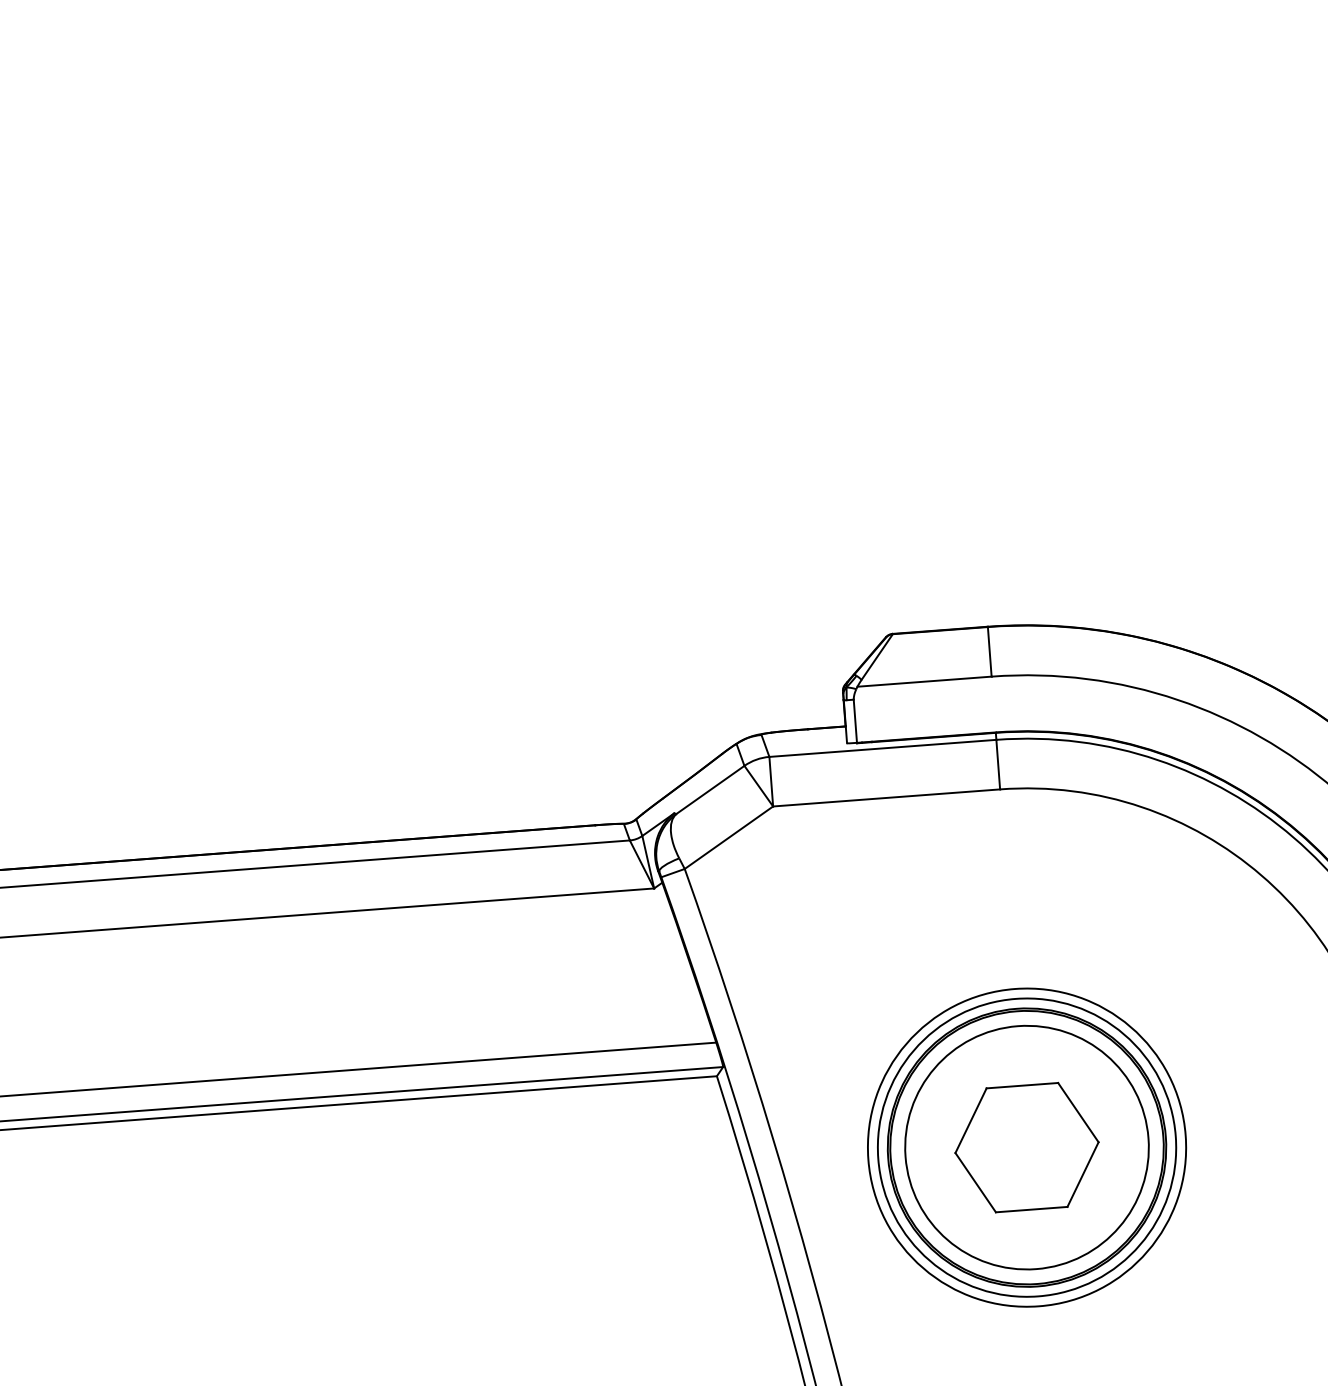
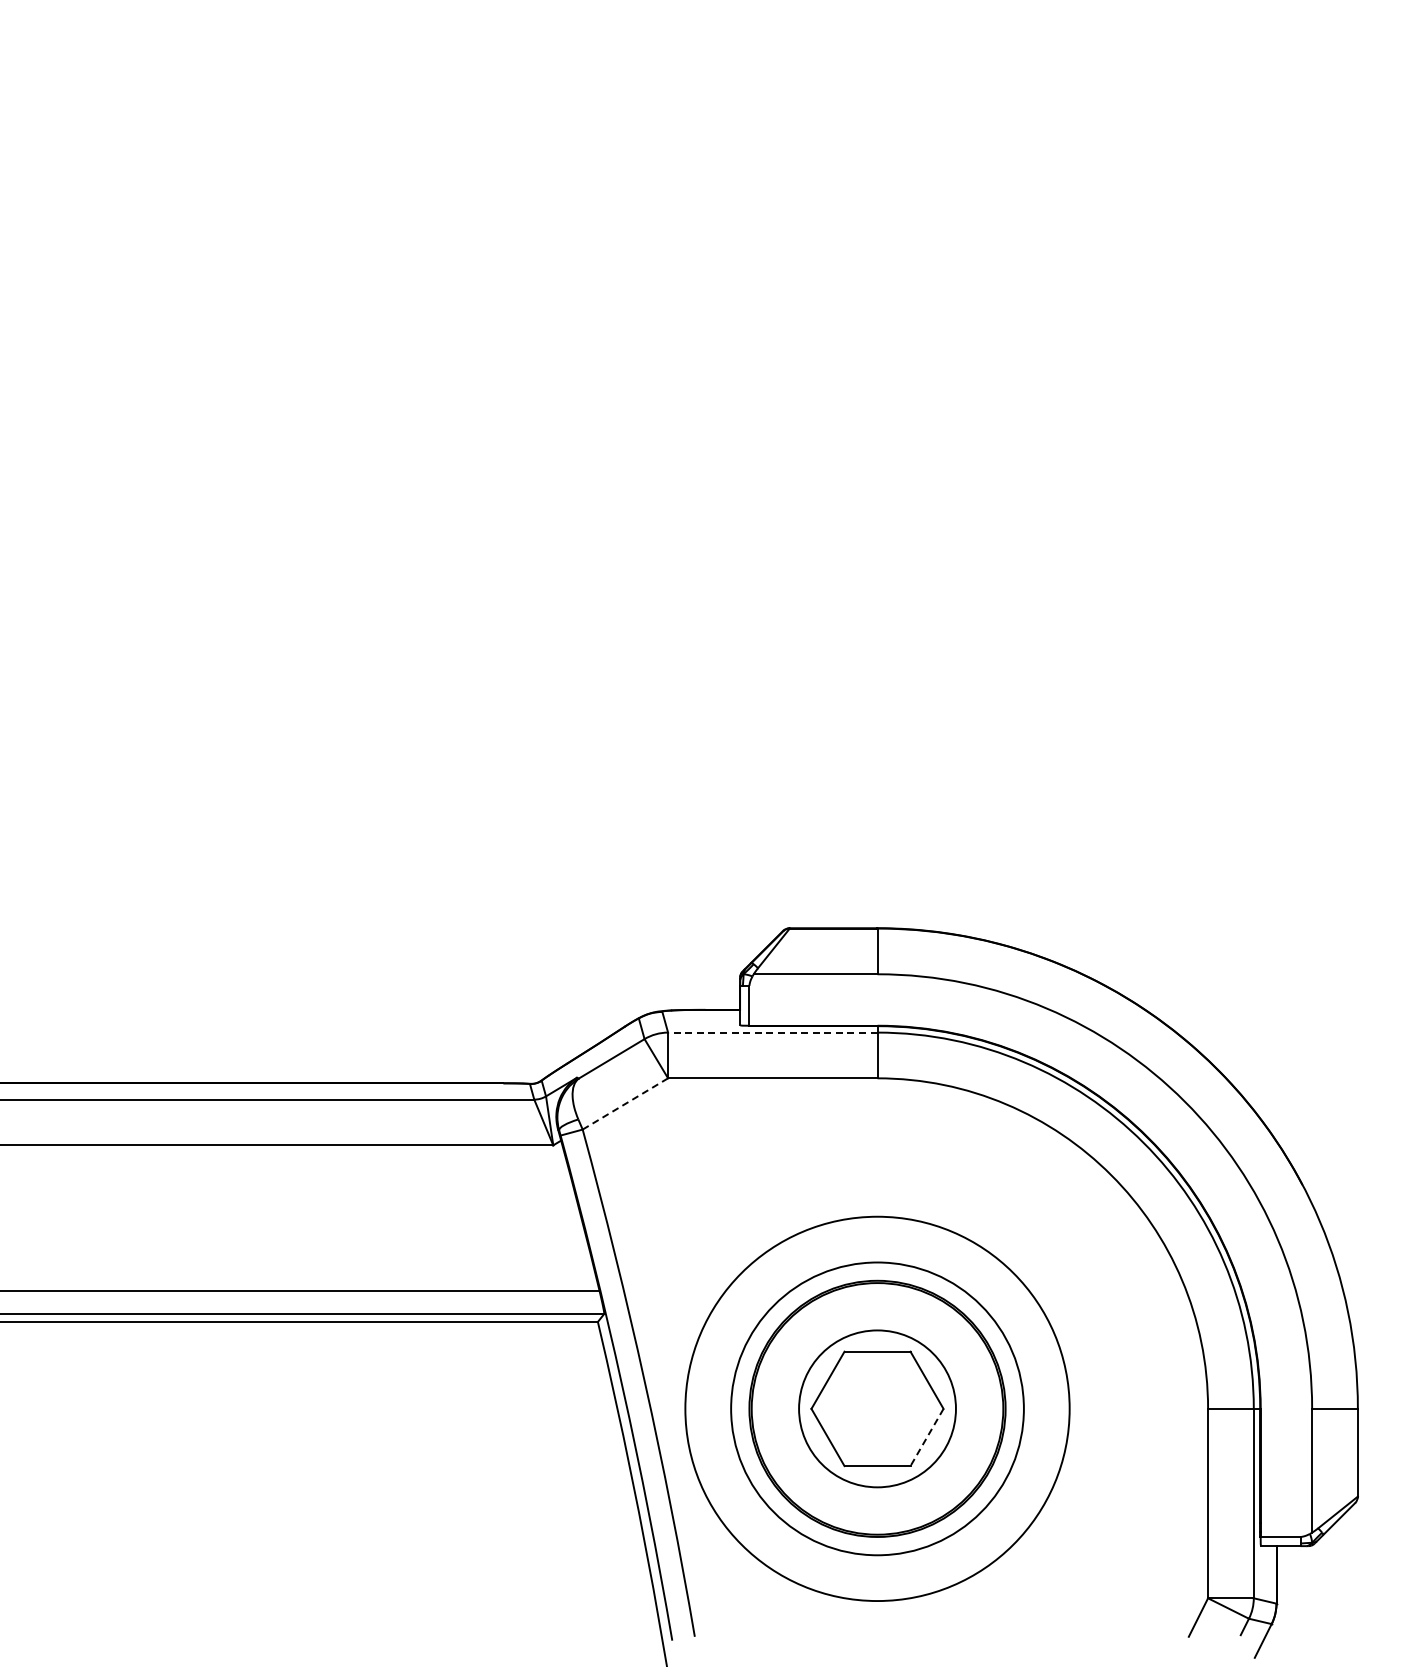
line: (882, 748) -> (772, 1032), solid -> dashed
line: (729, 837) -> (625, 1103), solid -> dashed
circle: (1026, 1147) -> (877, 1408), size x0.7
circle: (1026, 1147) -> (877, 1408), size x1.4
line: (1082, 1174) -> (926, 1437), solid -> dashed

